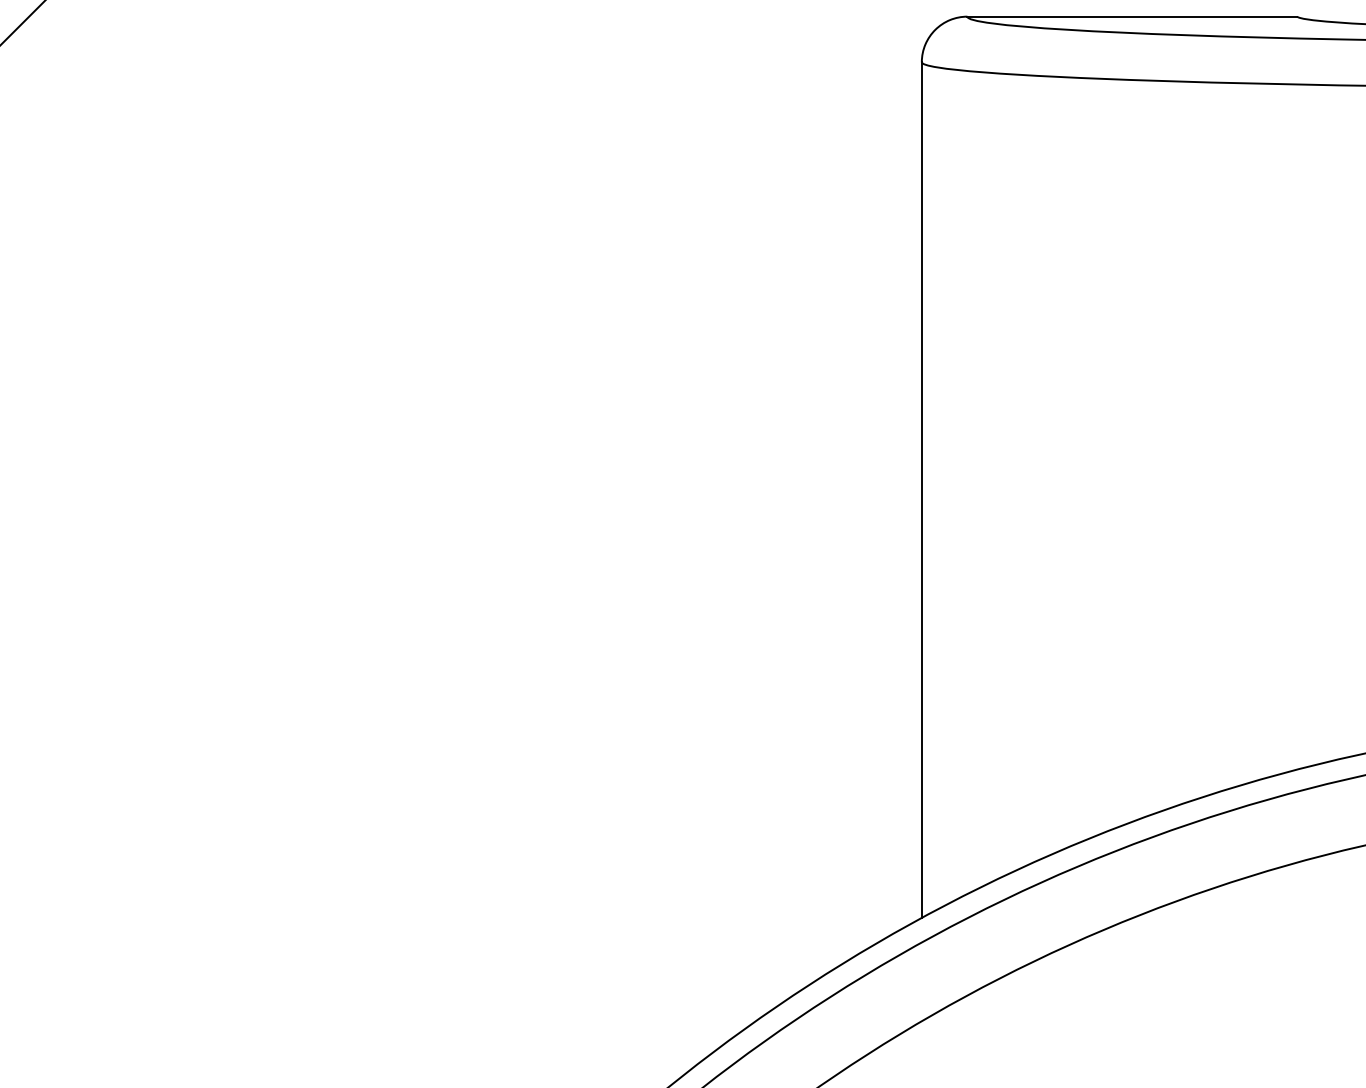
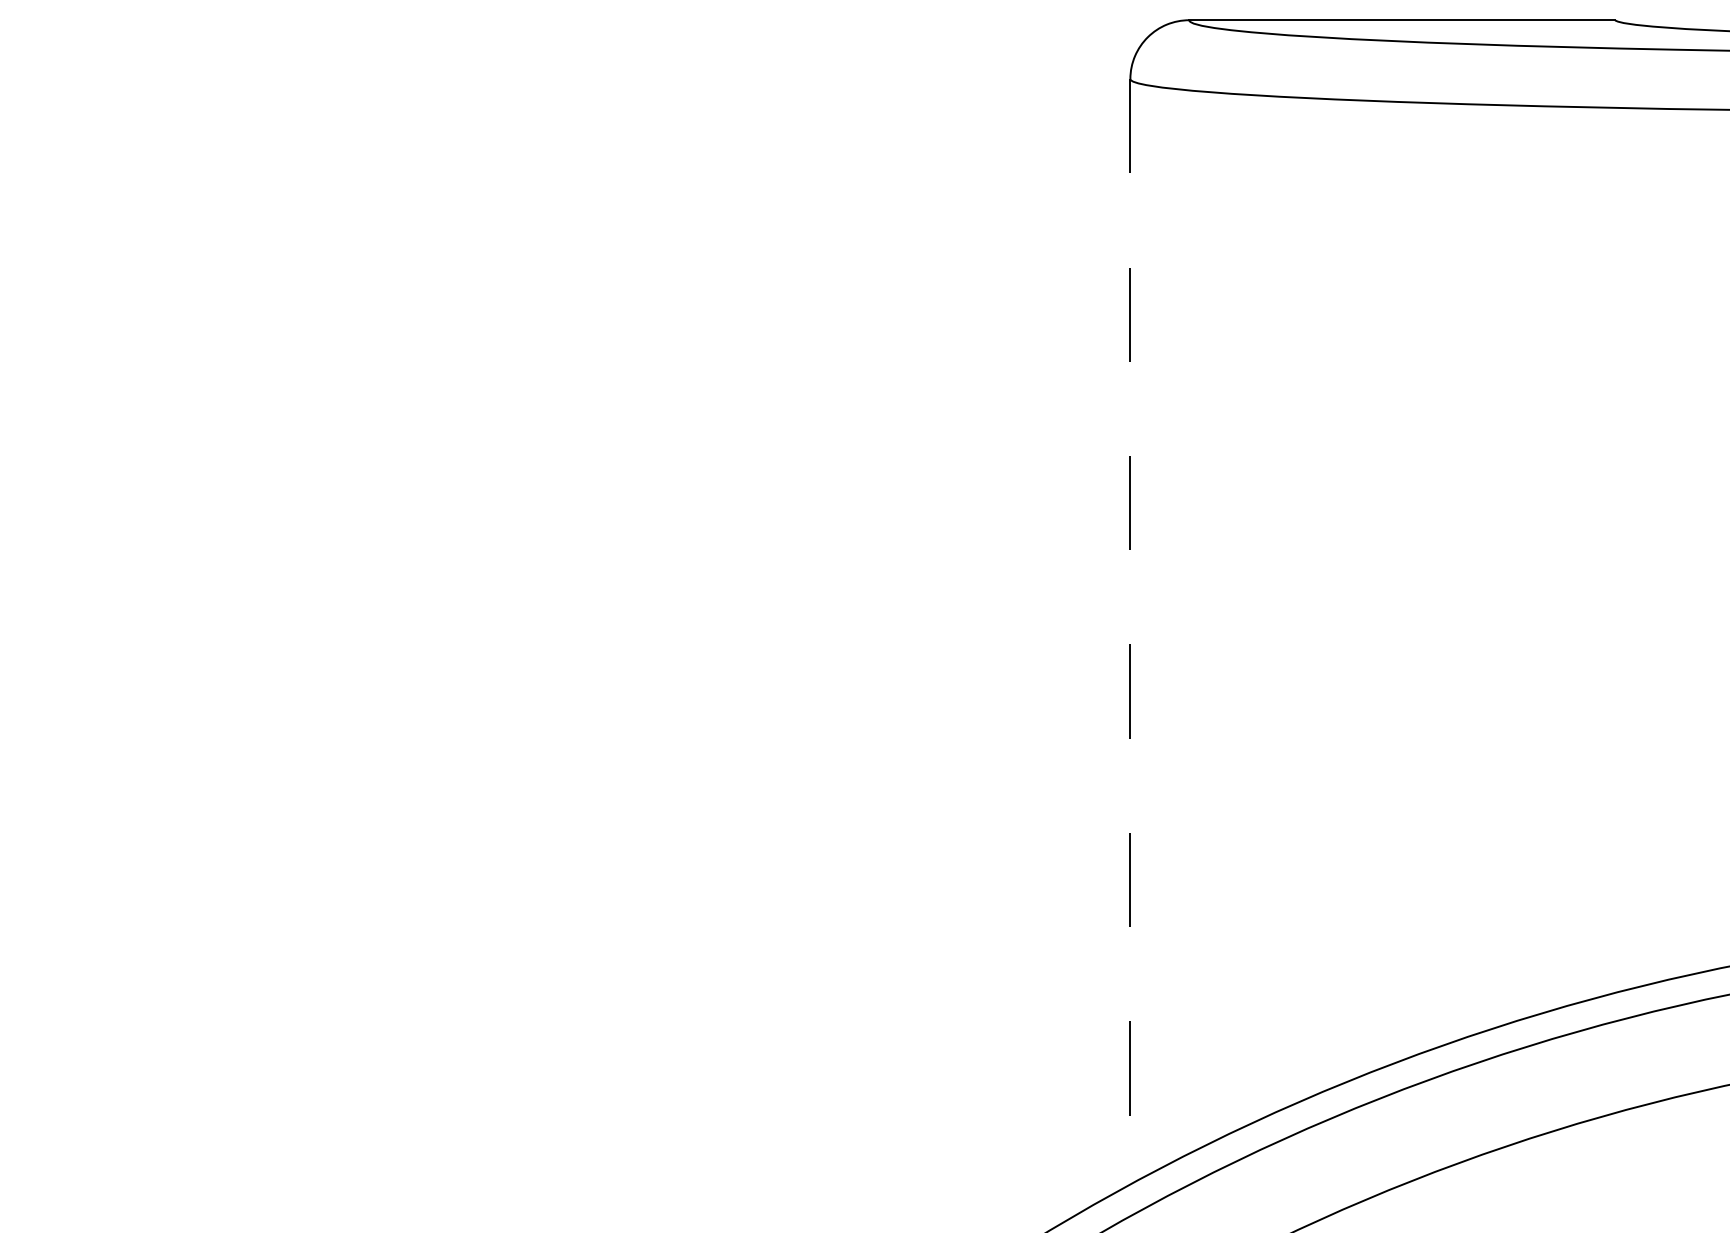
line: (921, 490) -> (1129, 632), solid -> dashed

